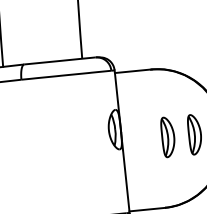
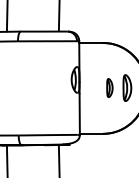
part: (167, 136) -> (109, 87), size x0.7

